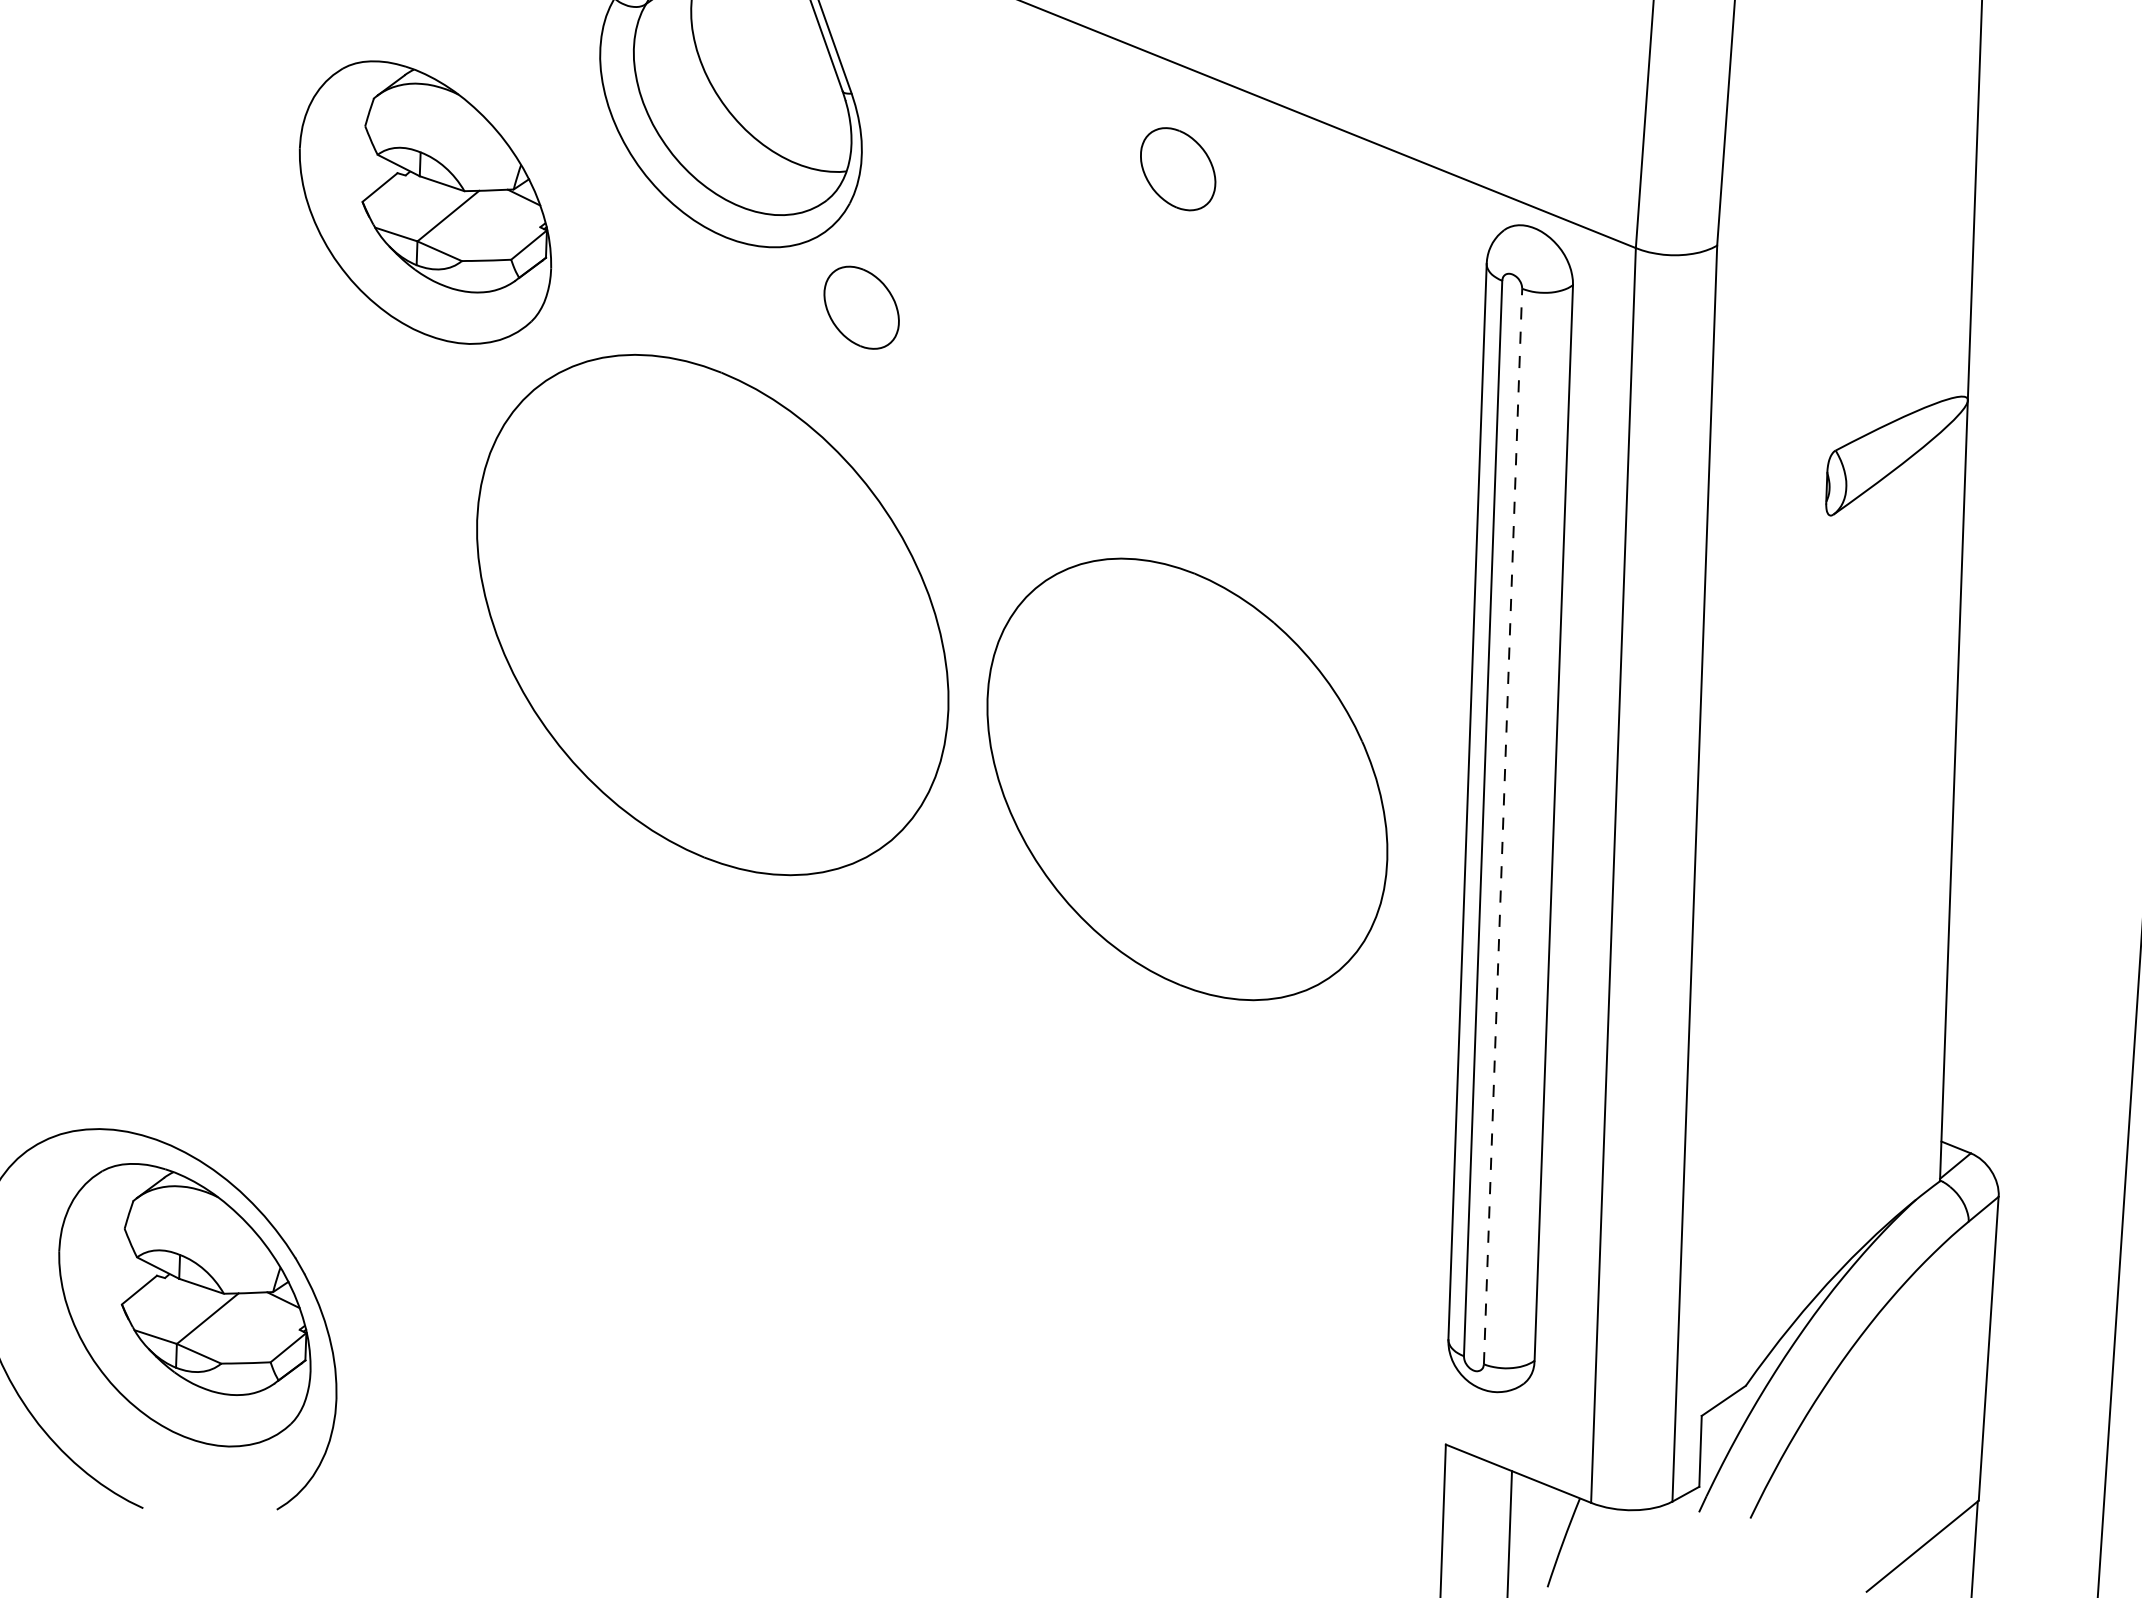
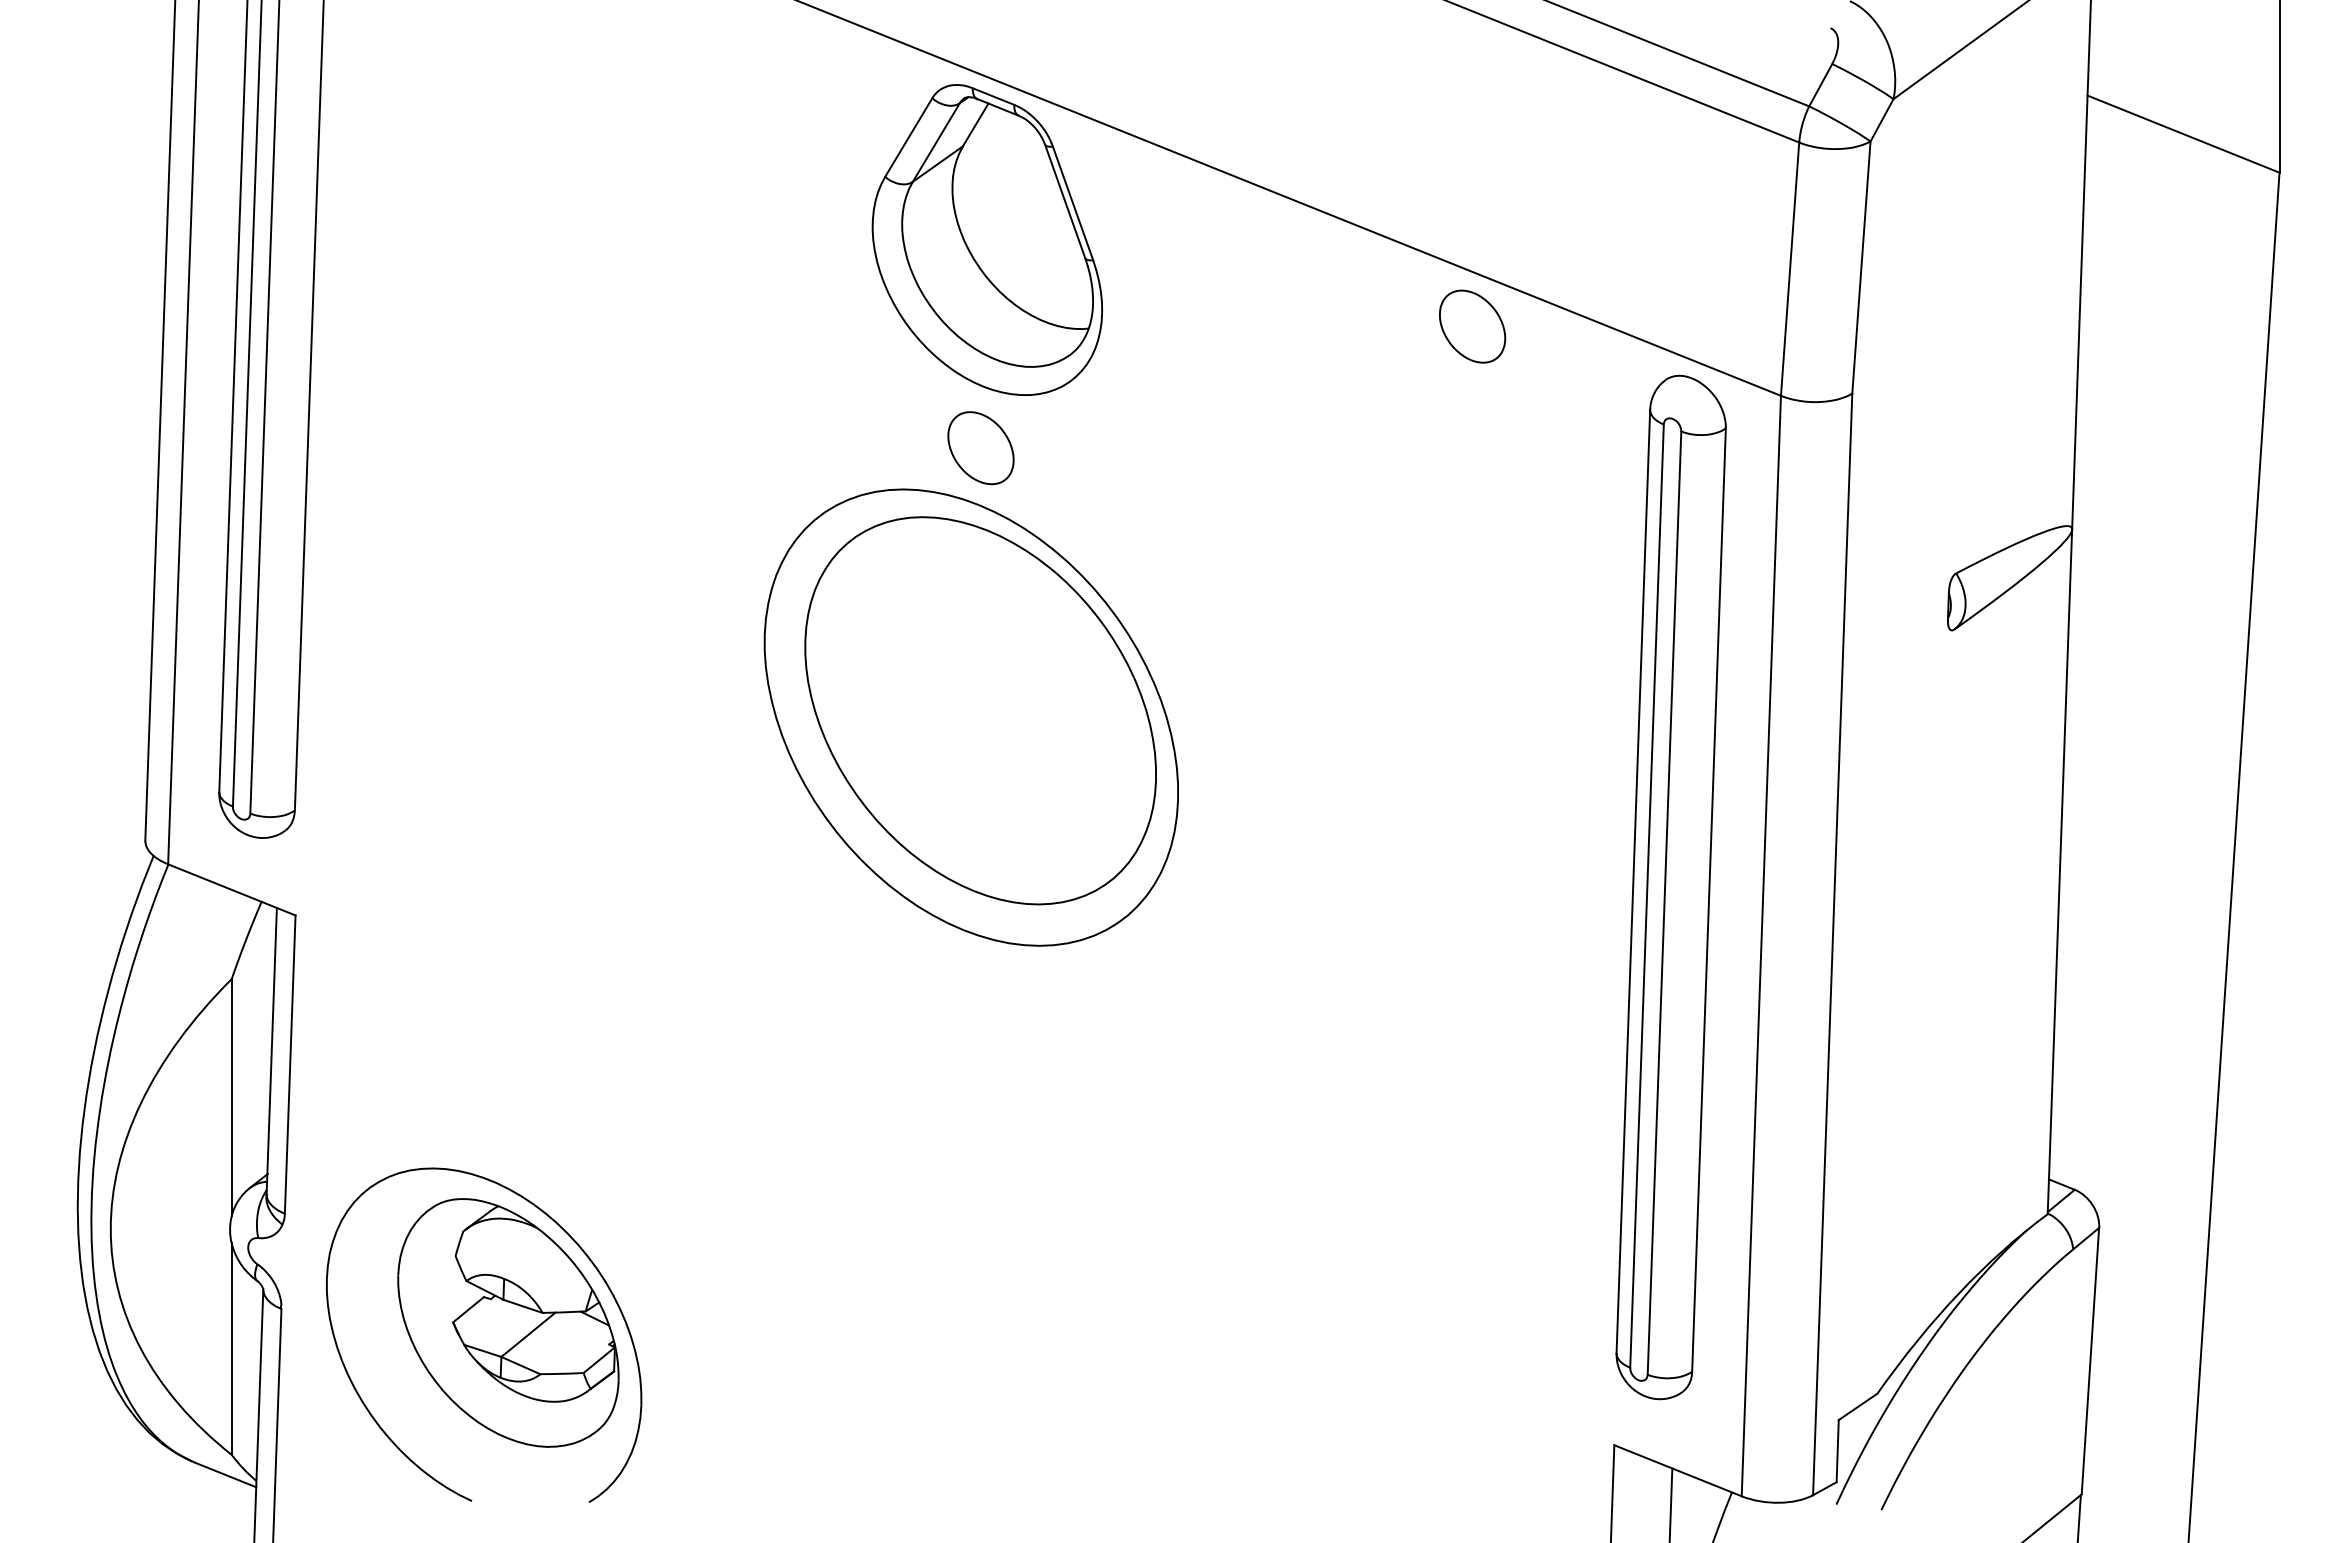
part: (1178, 169) -> (1472, 326), moved
part: (425, 202) -> (719, 355), removed
part: (861, 308) -> (980, 448), moved
part: (1187, 779) -> (980, 710), moved
line: (1503, 826) -> (1664, 903), dashed -> solid

